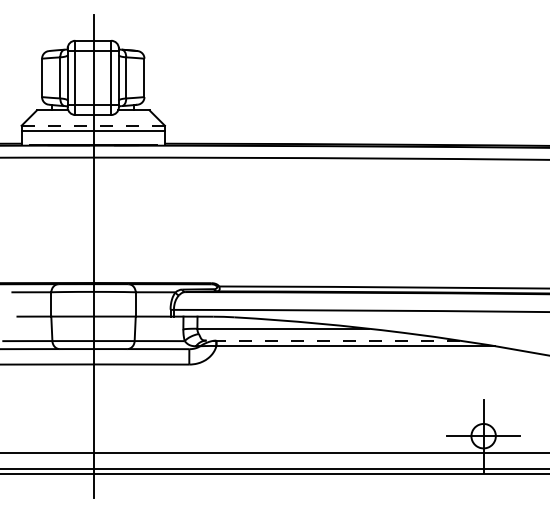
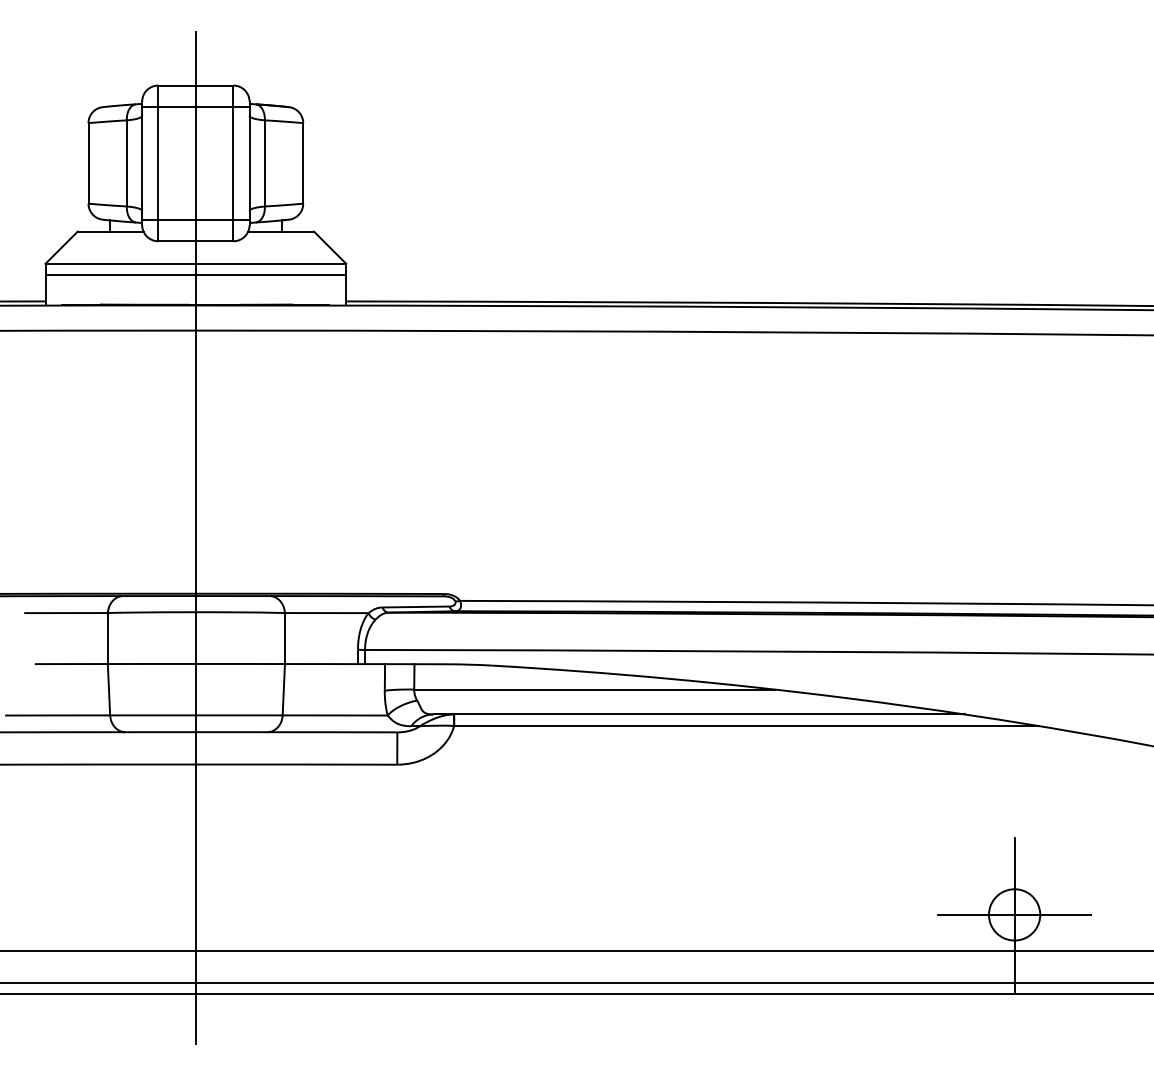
line: (93, 125) -> (196, 263), dashed -> solid
line: (333, 340) -> (699, 714), dashed -> solid

